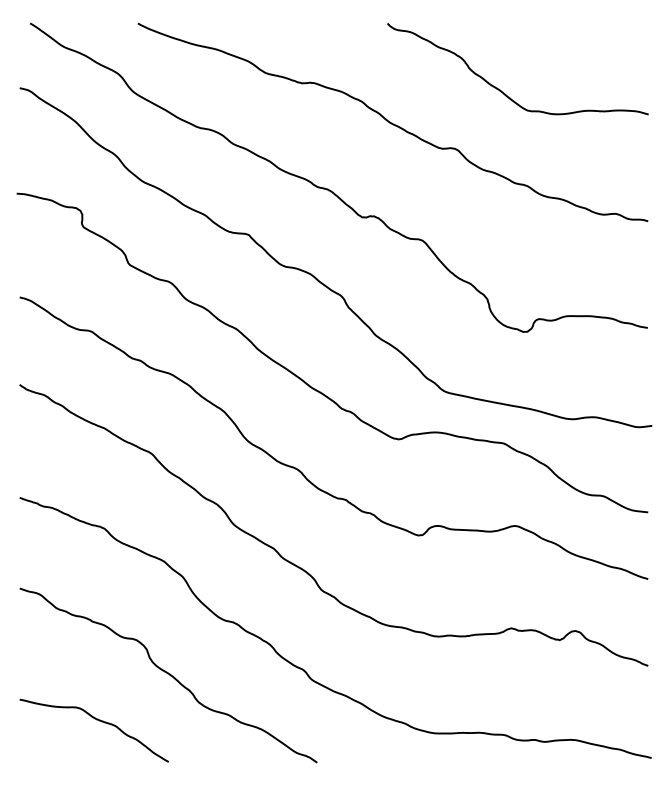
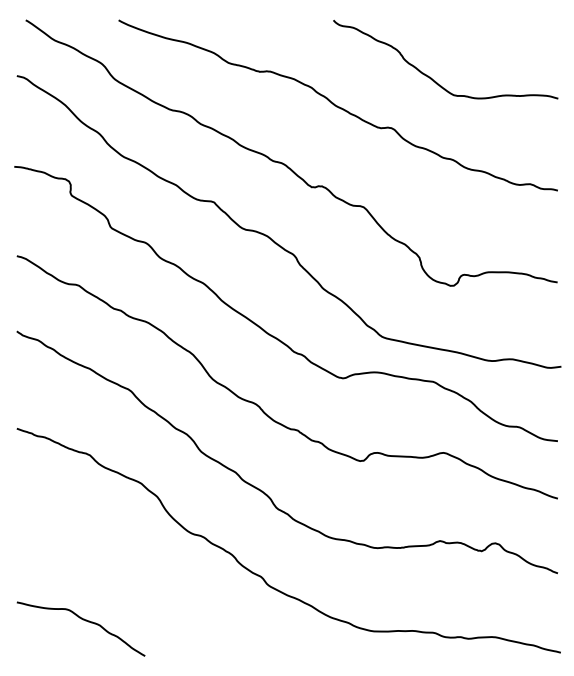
curve: (167, 674) -> (144, 580), removed

